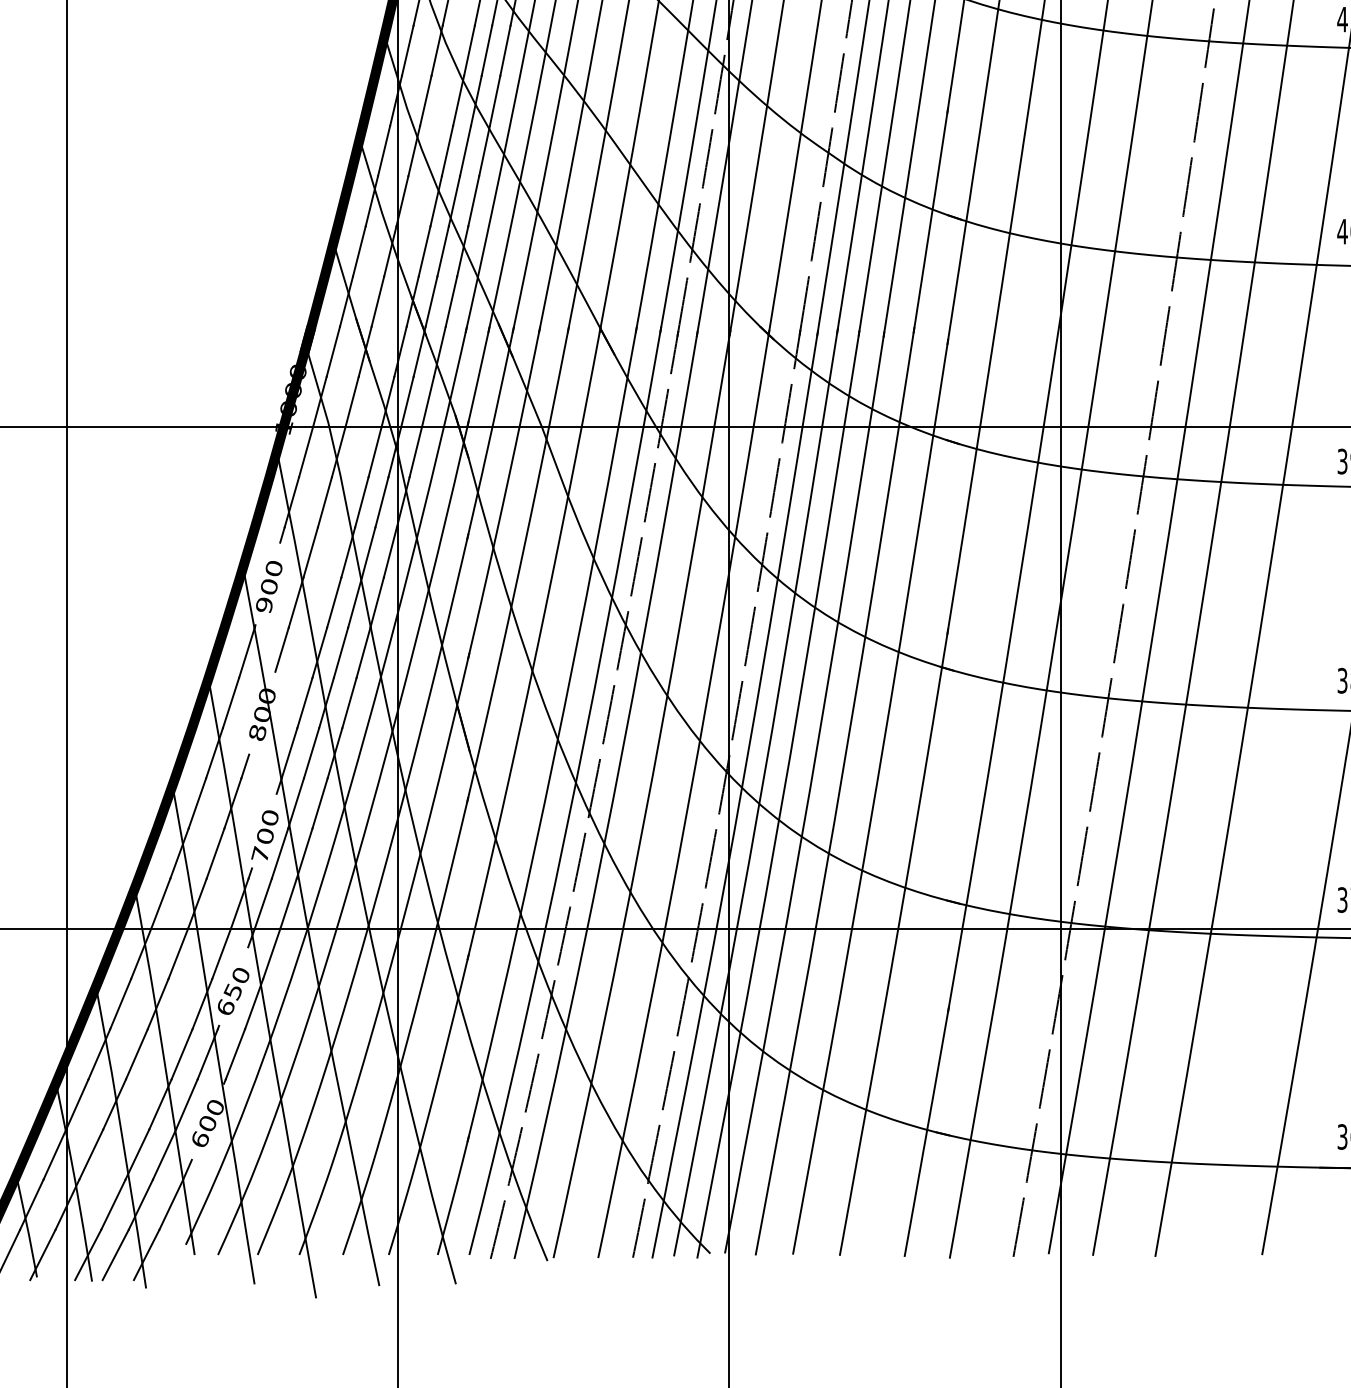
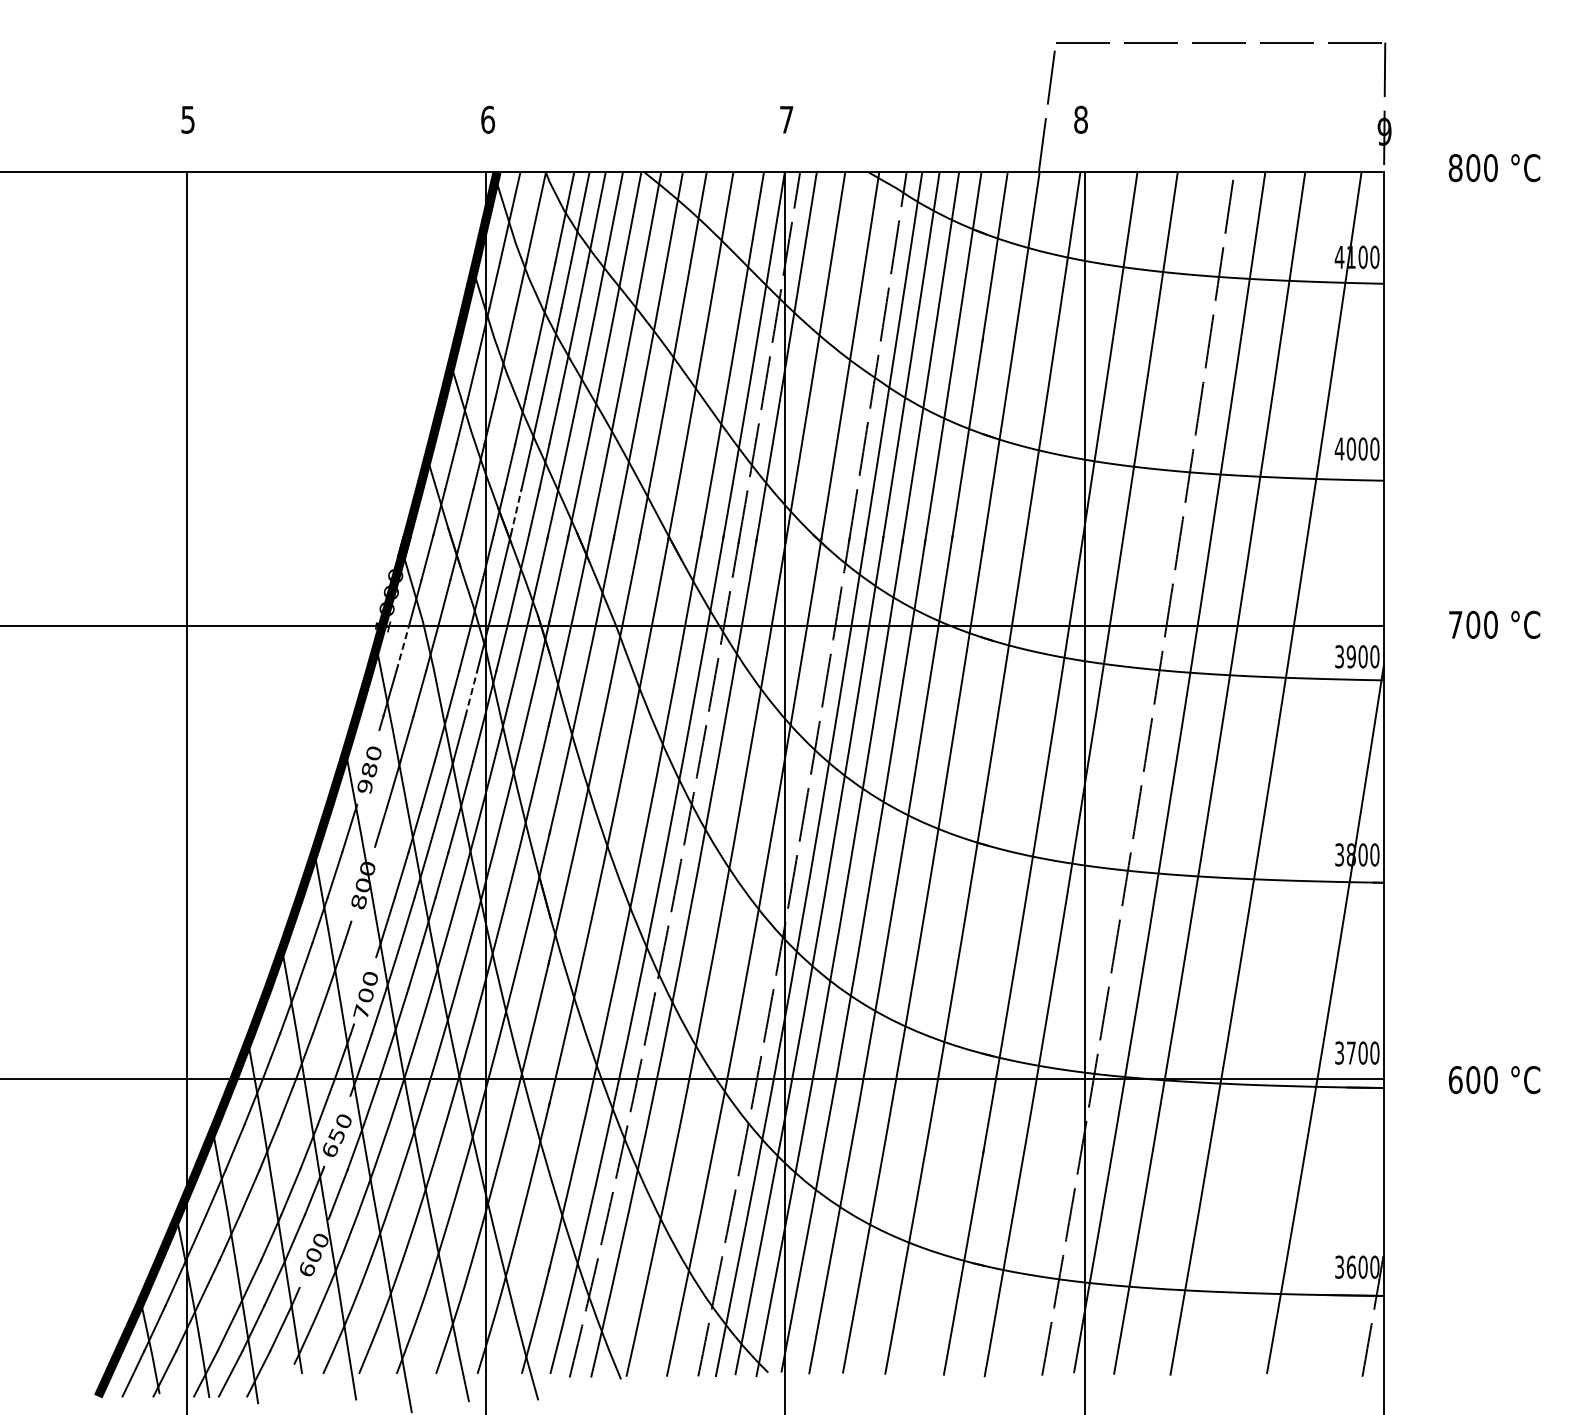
line: (431, 300) -> (516, 511), solid -> dashed
line: (305, 452) -> (402, 648), solid -> dashed
line: (382, 502) -> (471, 693), solid -> dashed
text: (269, 587) -> (369, 770), 900 -> 980

